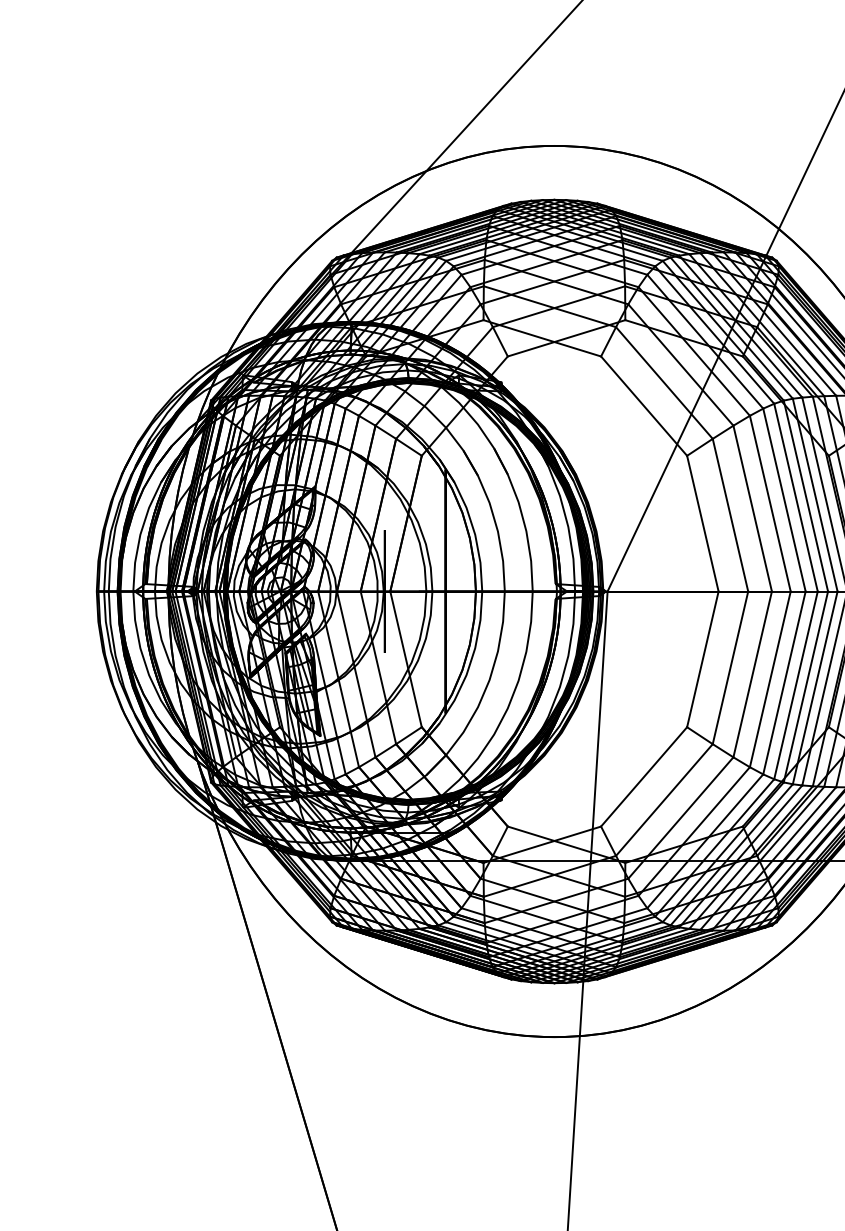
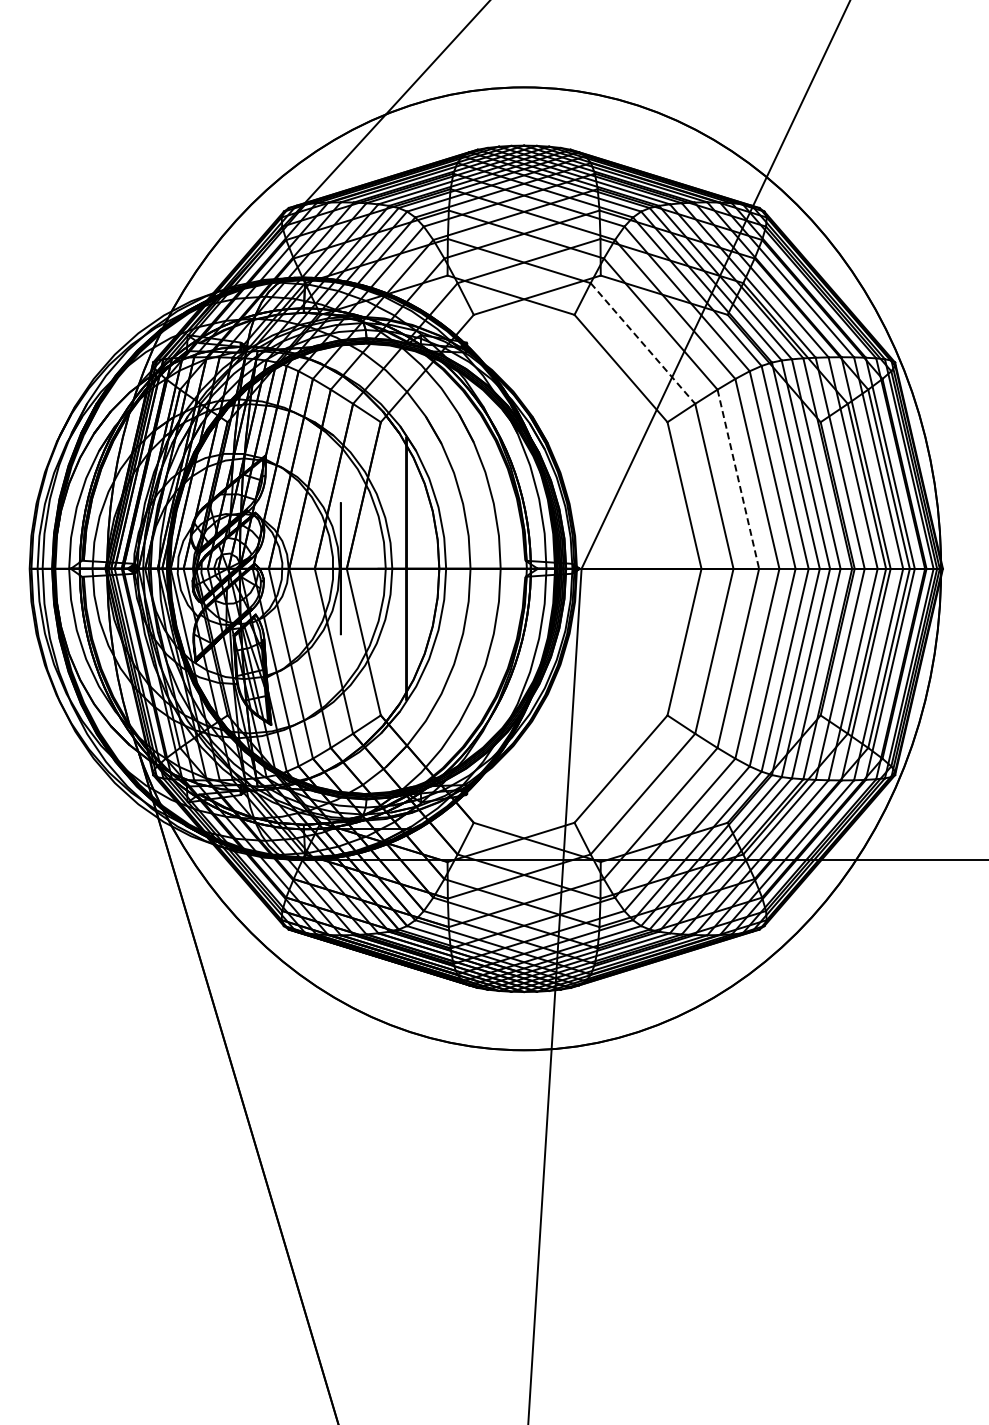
line: (663, 382) -> (642, 343), solid -> dashed
line: (752, 508) -> (738, 479), solid -> dashed

